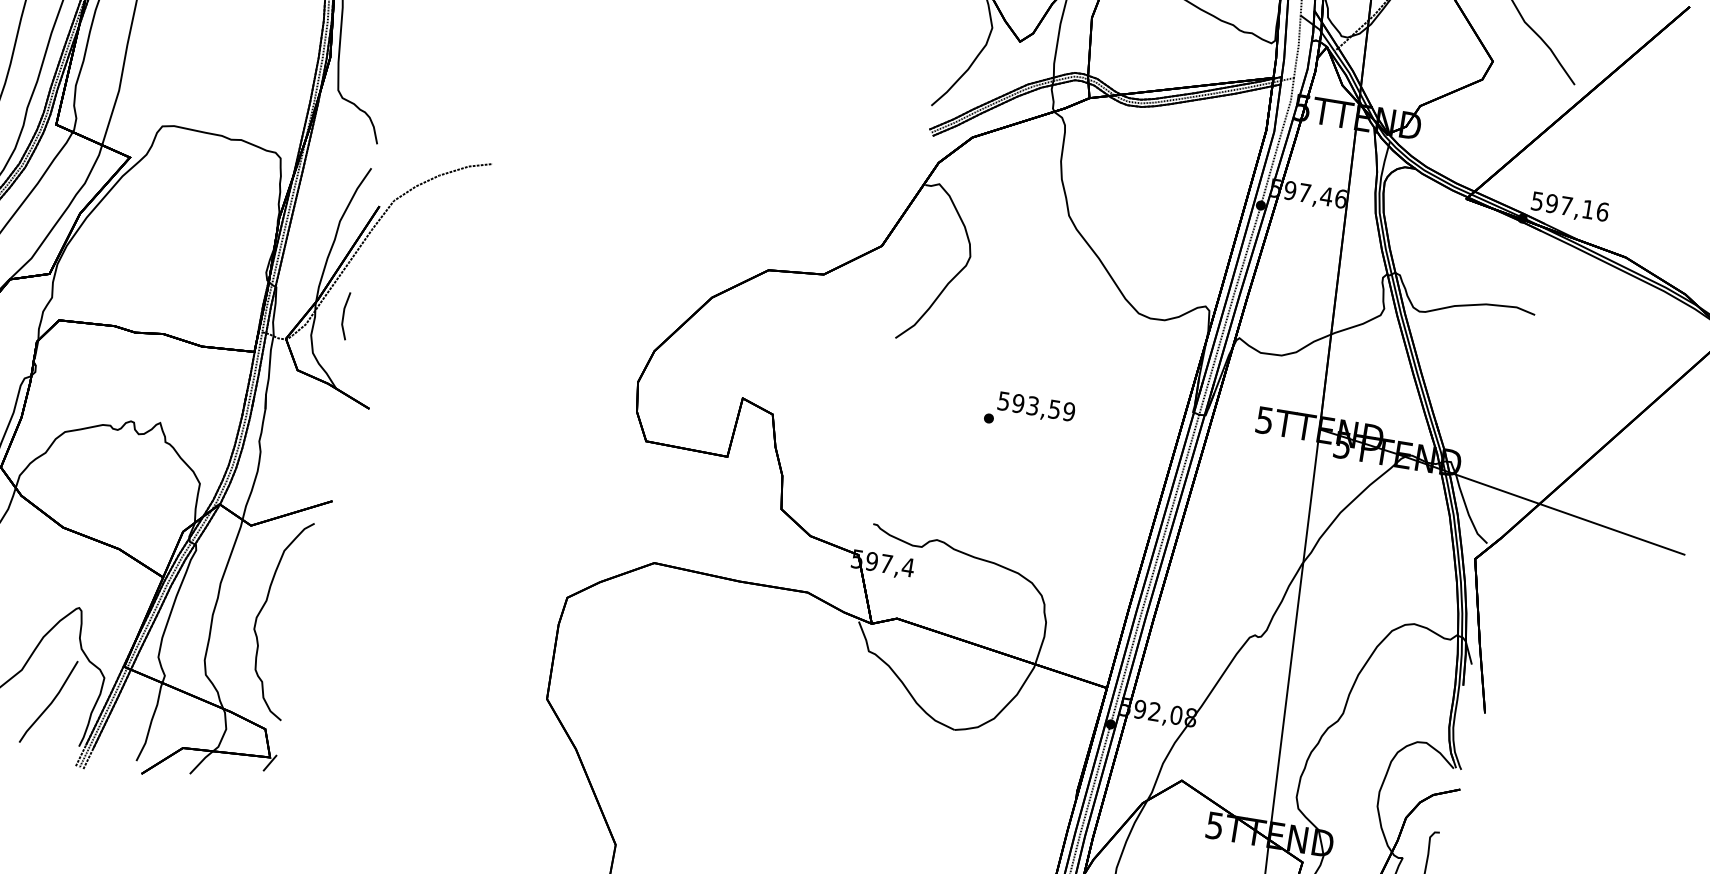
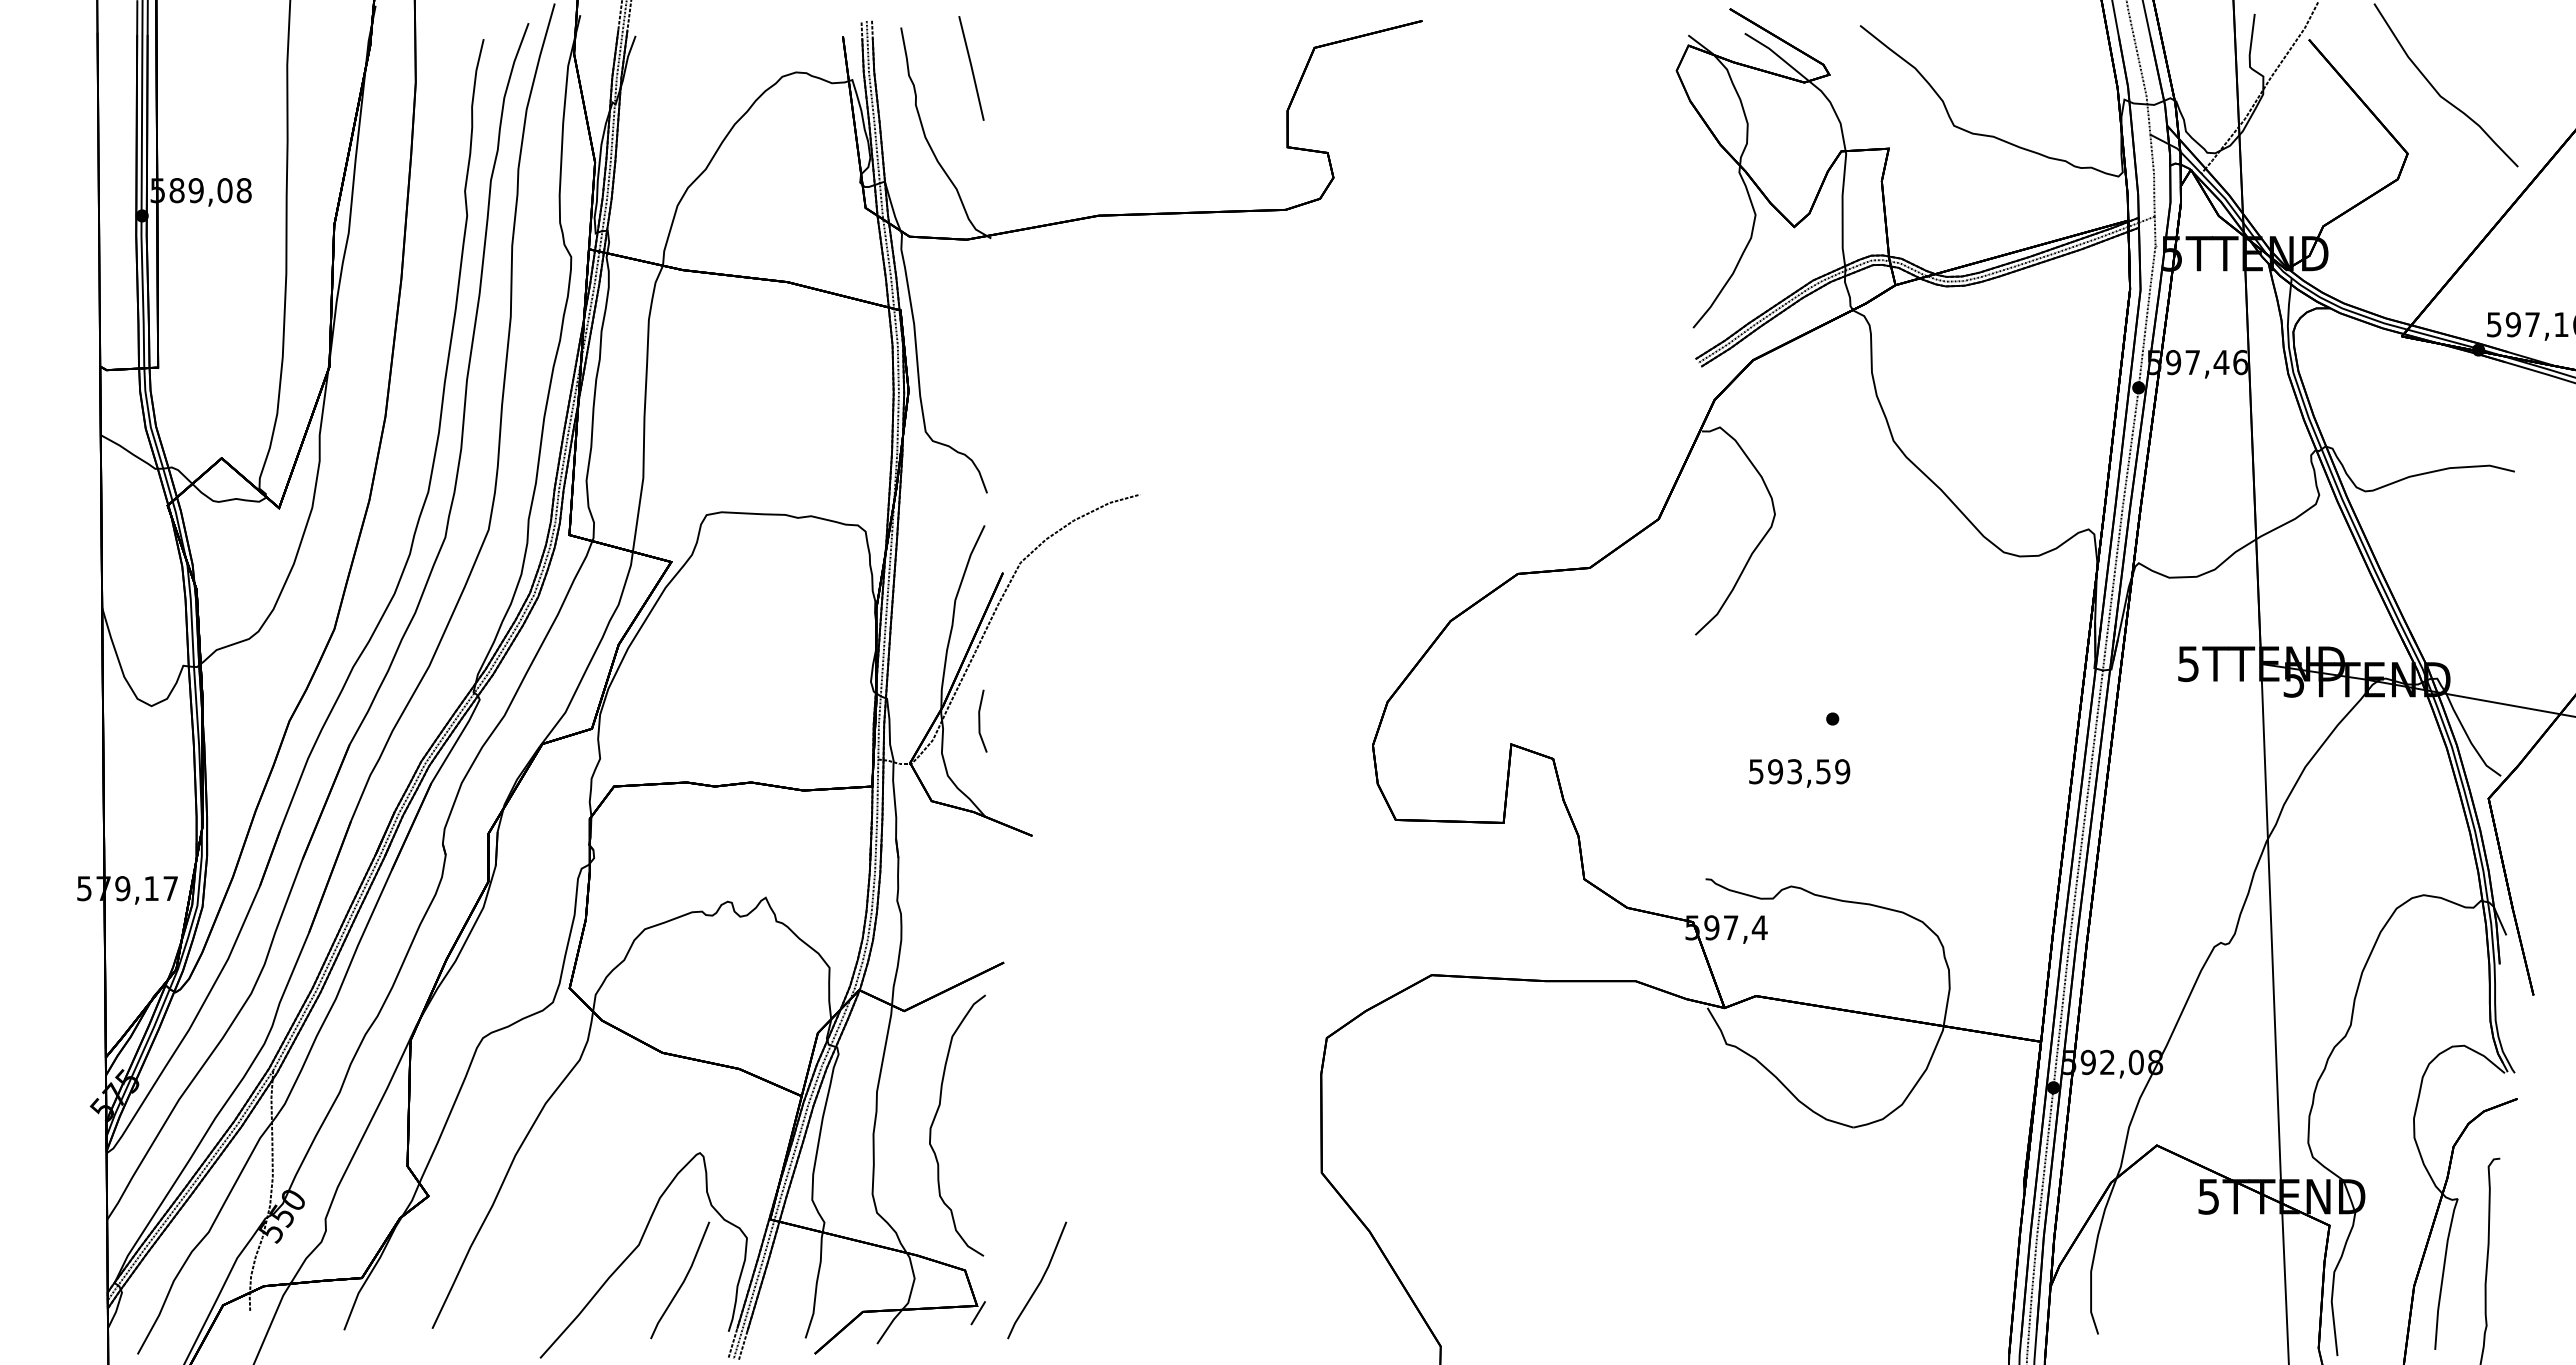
text: (1036, 407) -> (1799, 773), moved
curve: (320, 746) -> (1039, 1281), added

